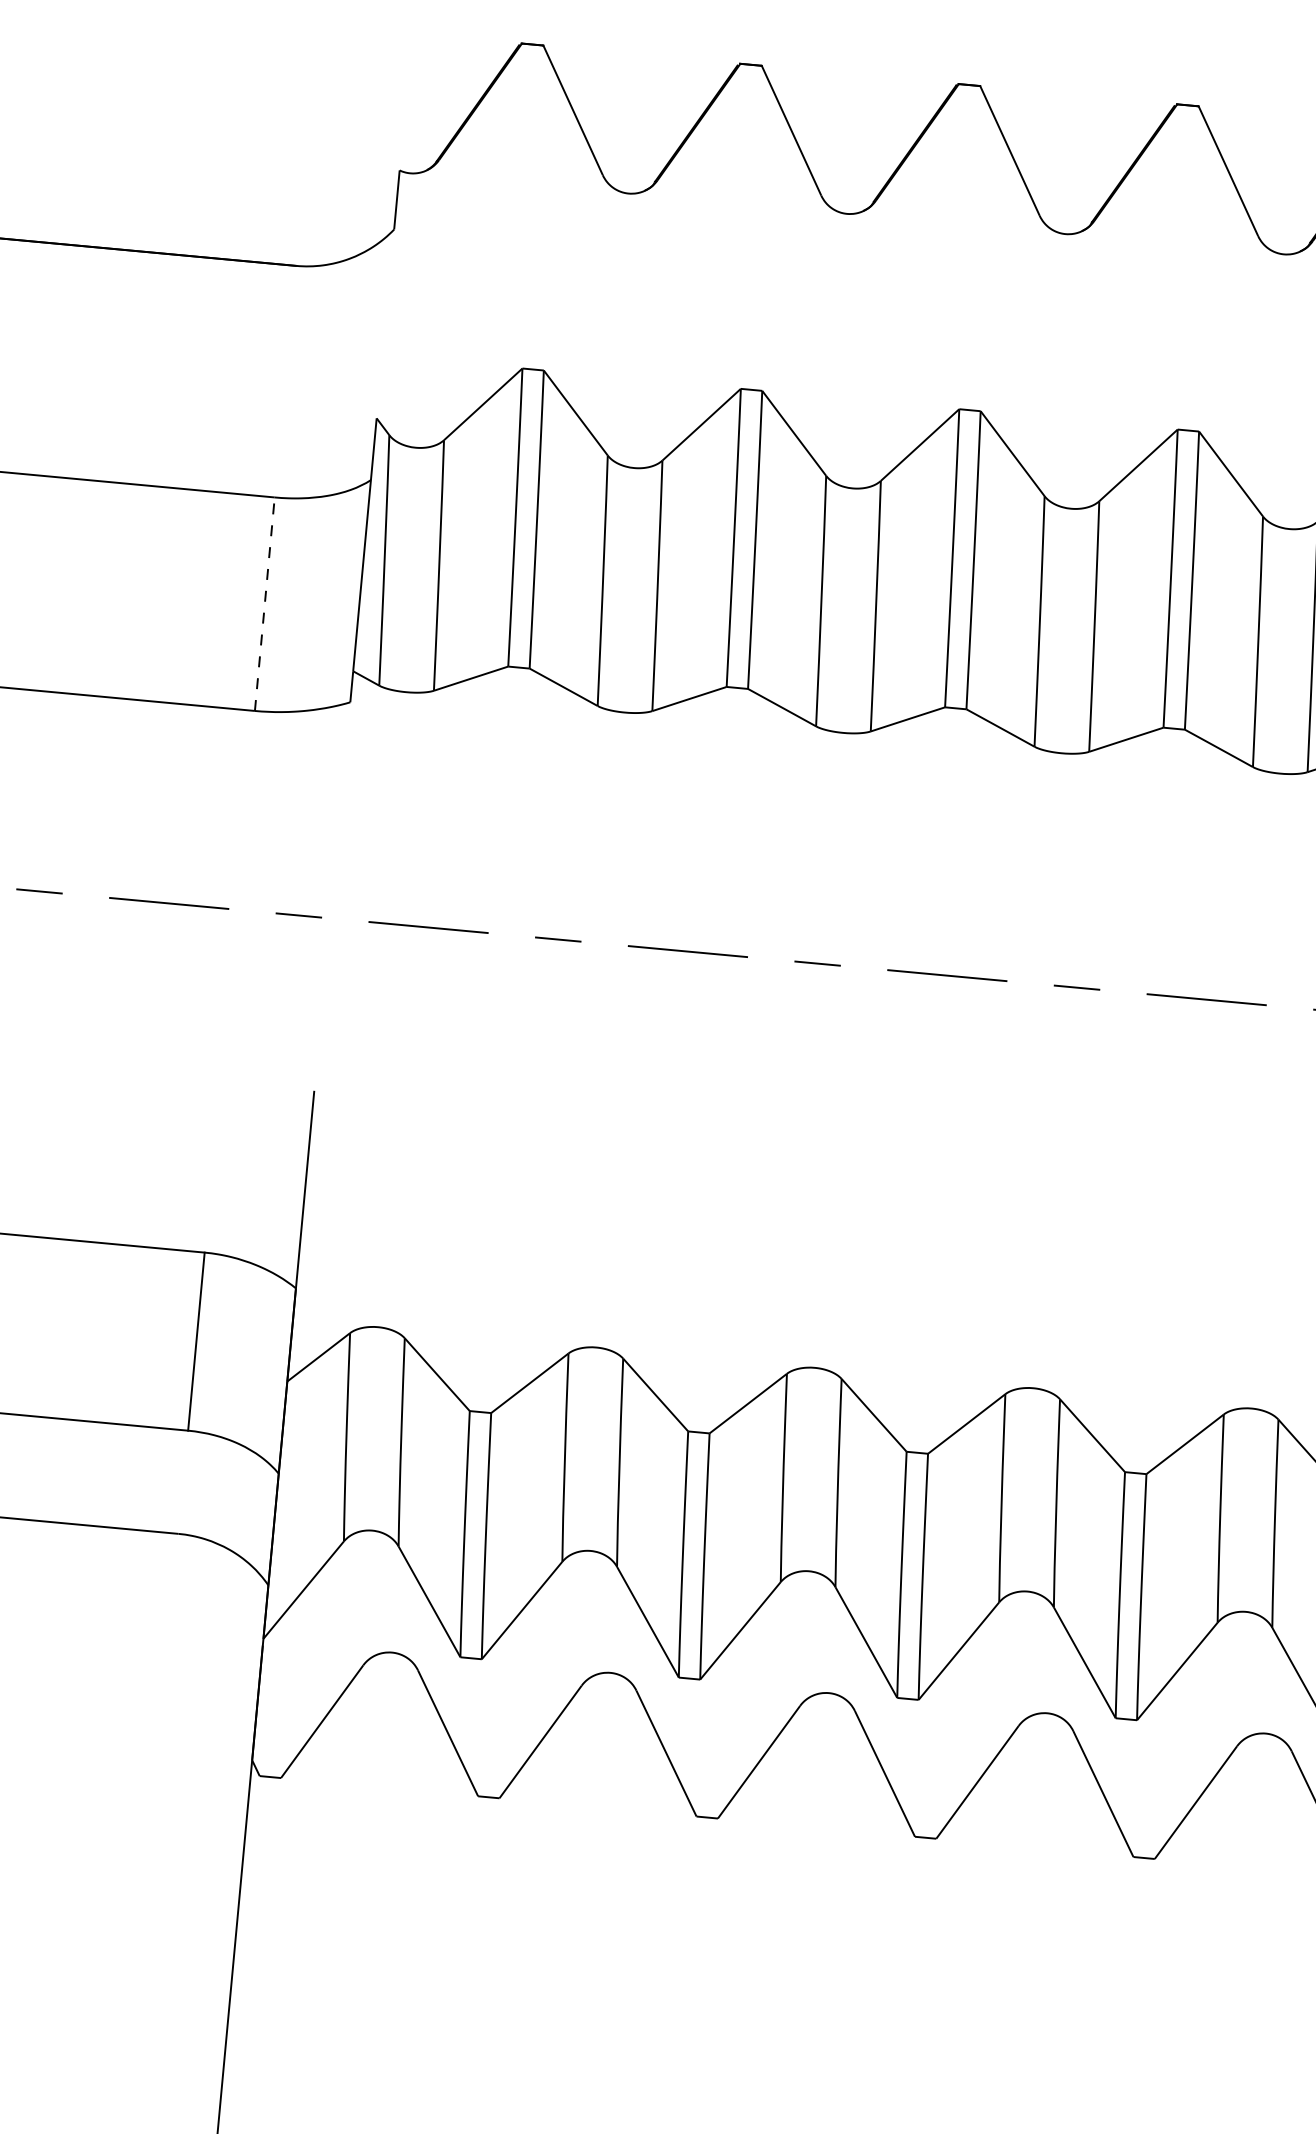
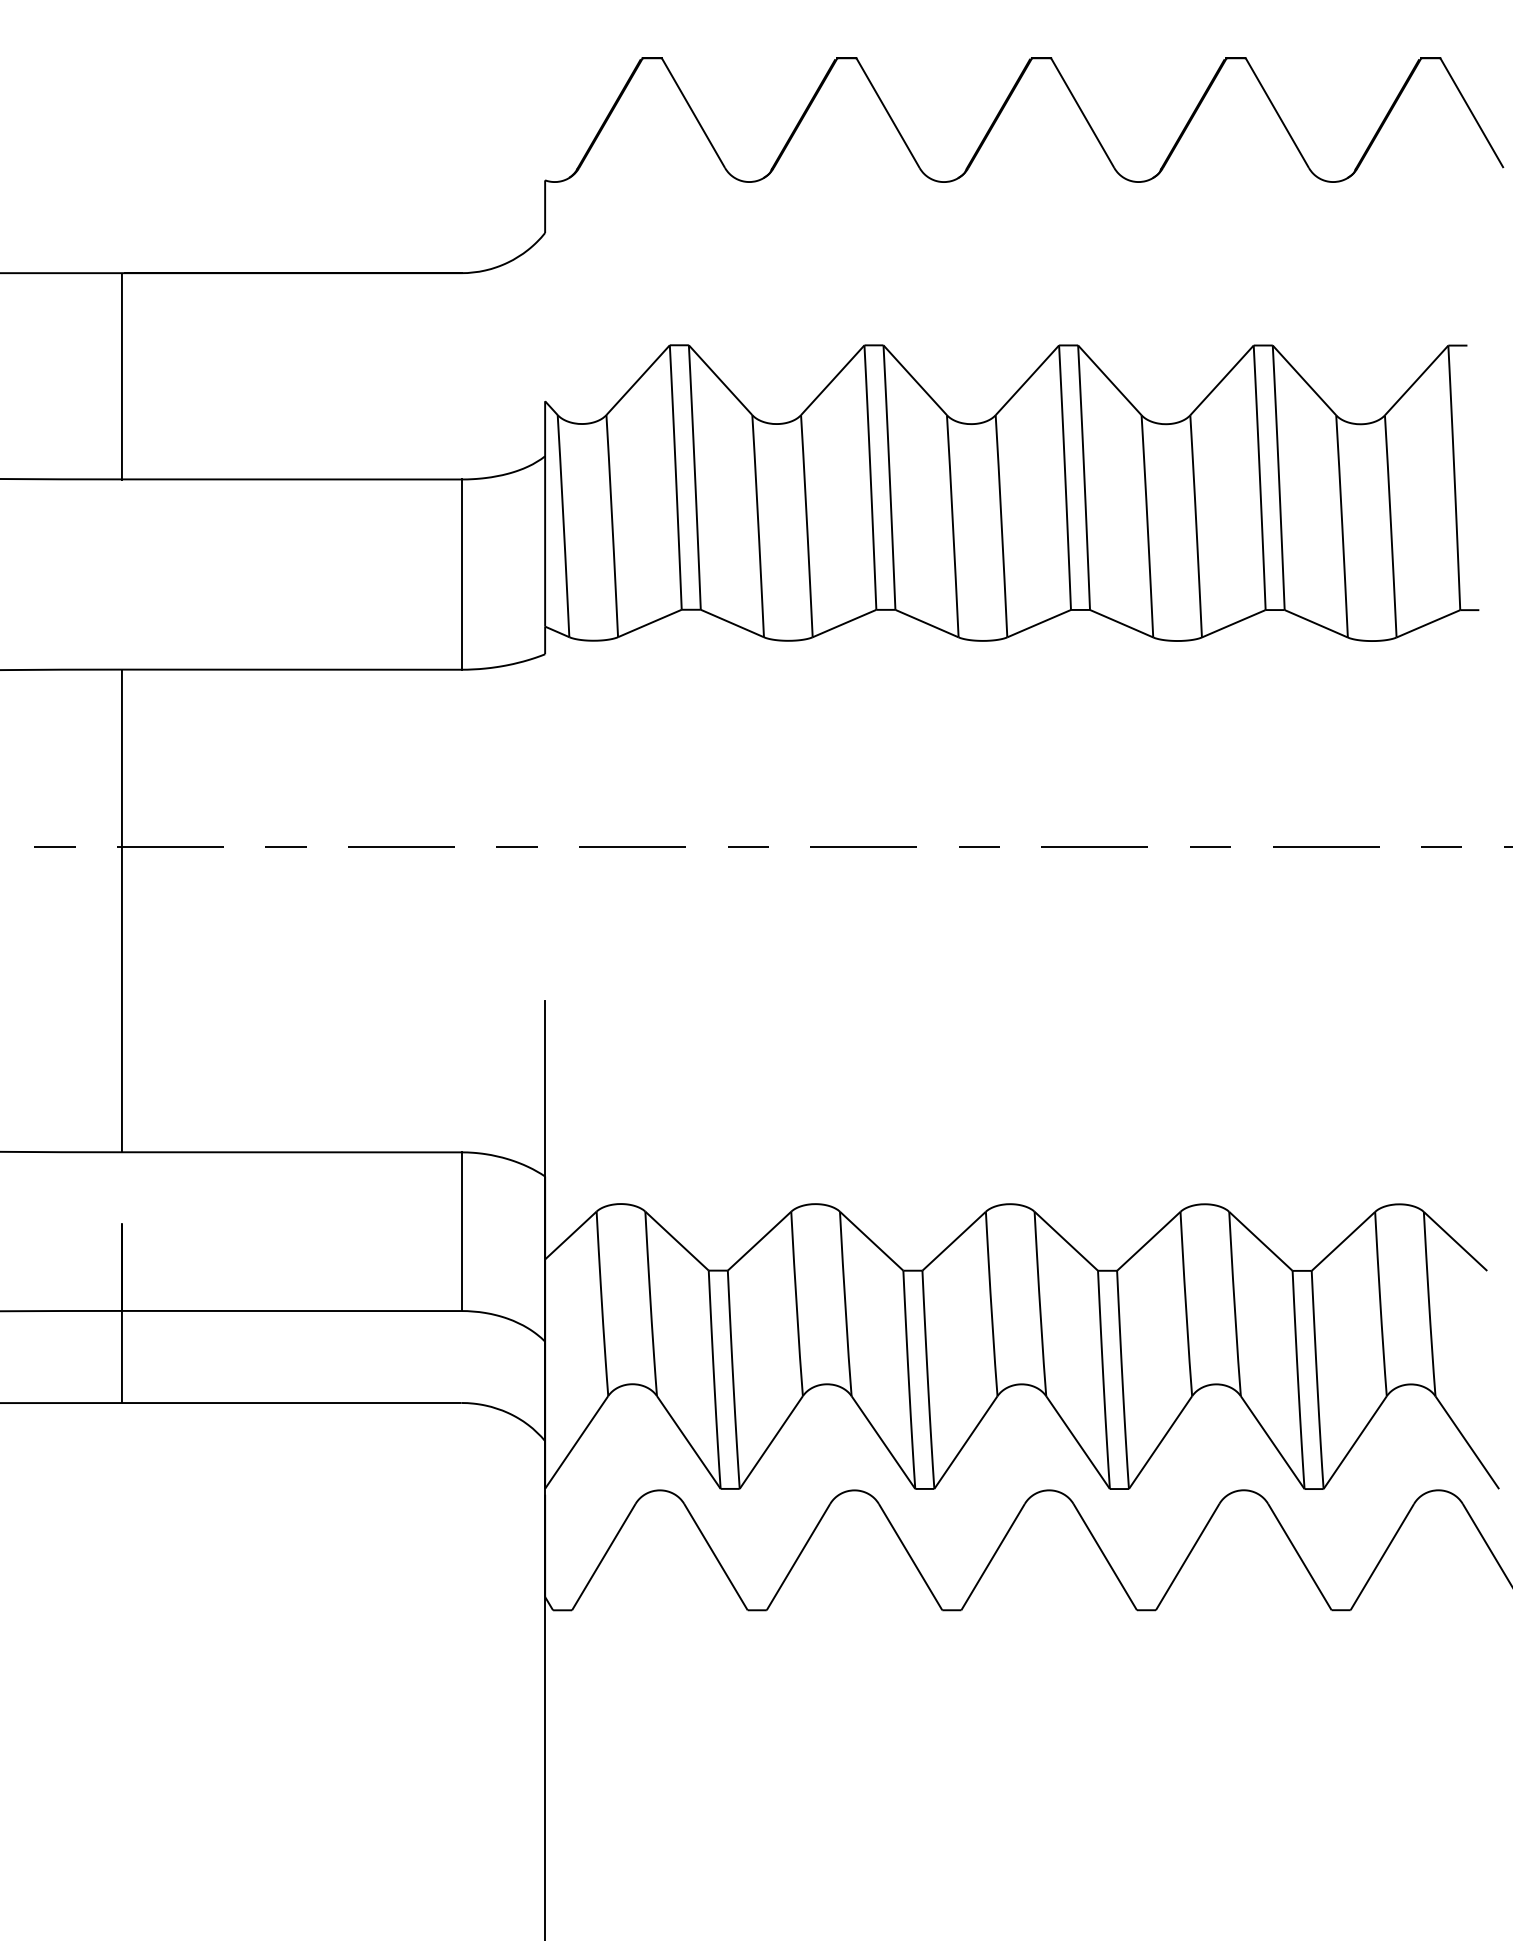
line: (264, 604) -> (461, 574), dashed -> solid

